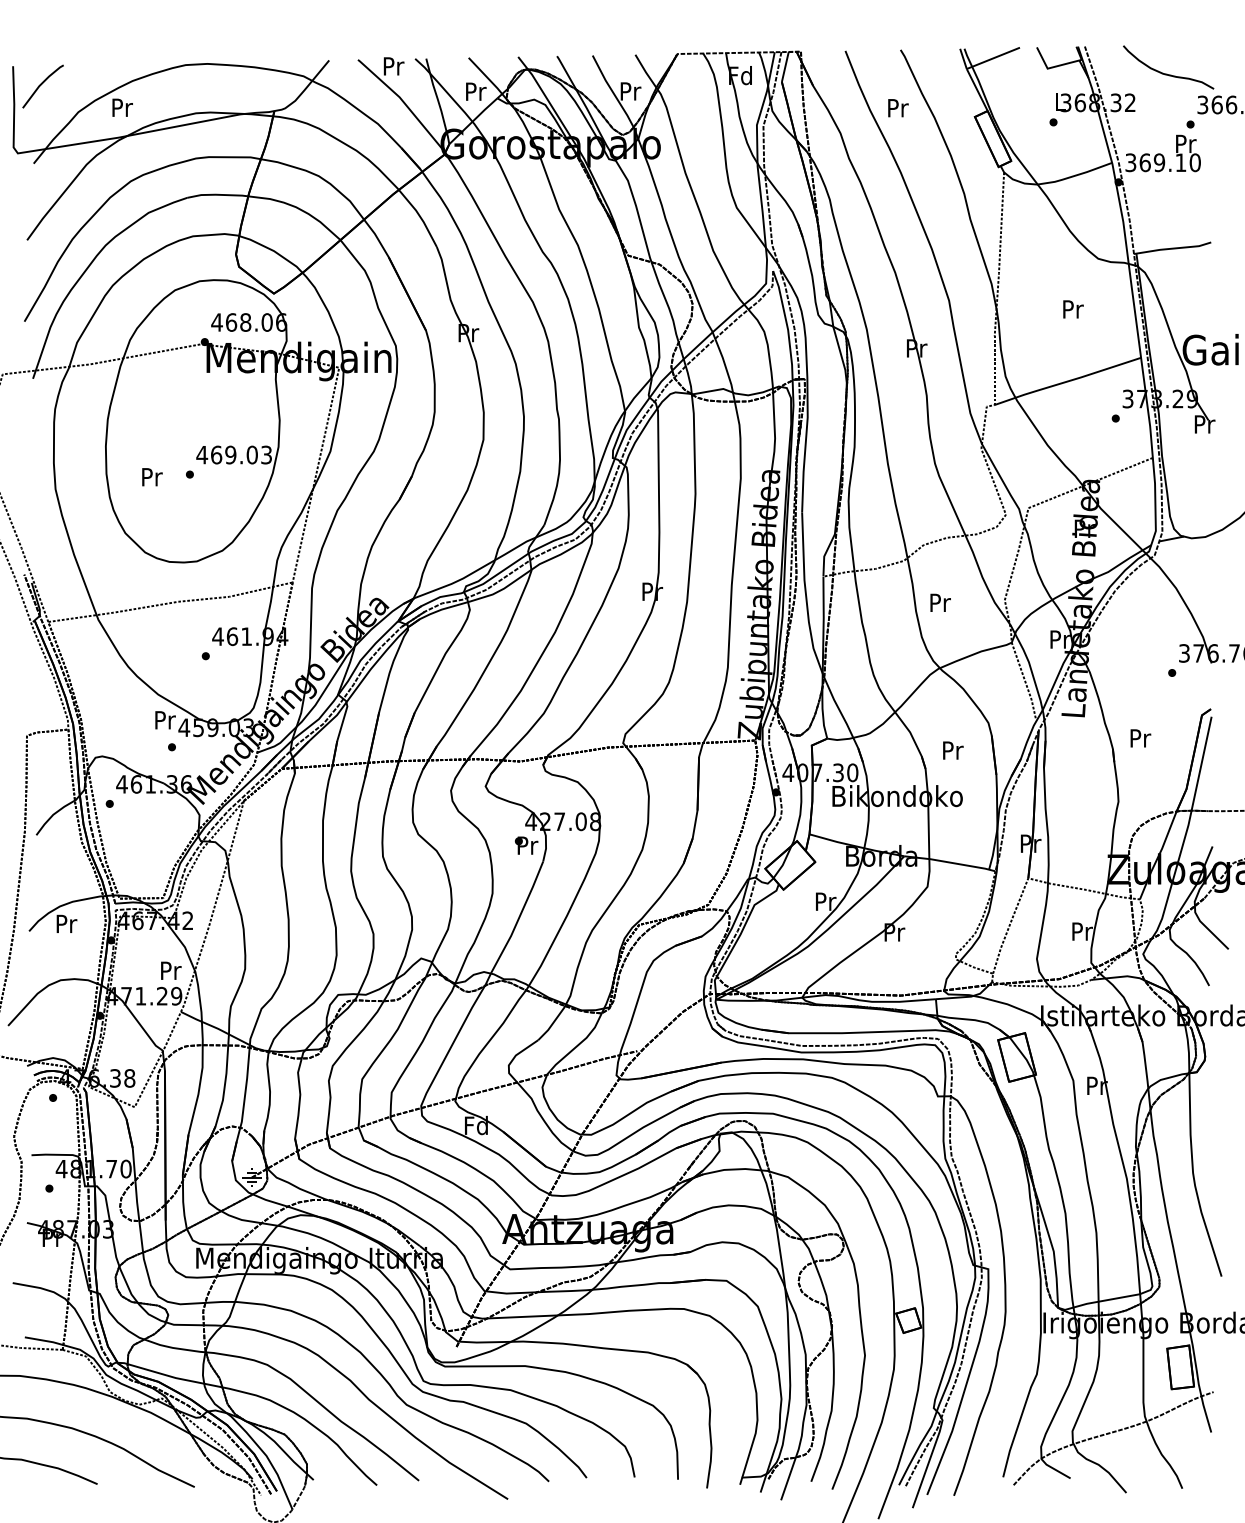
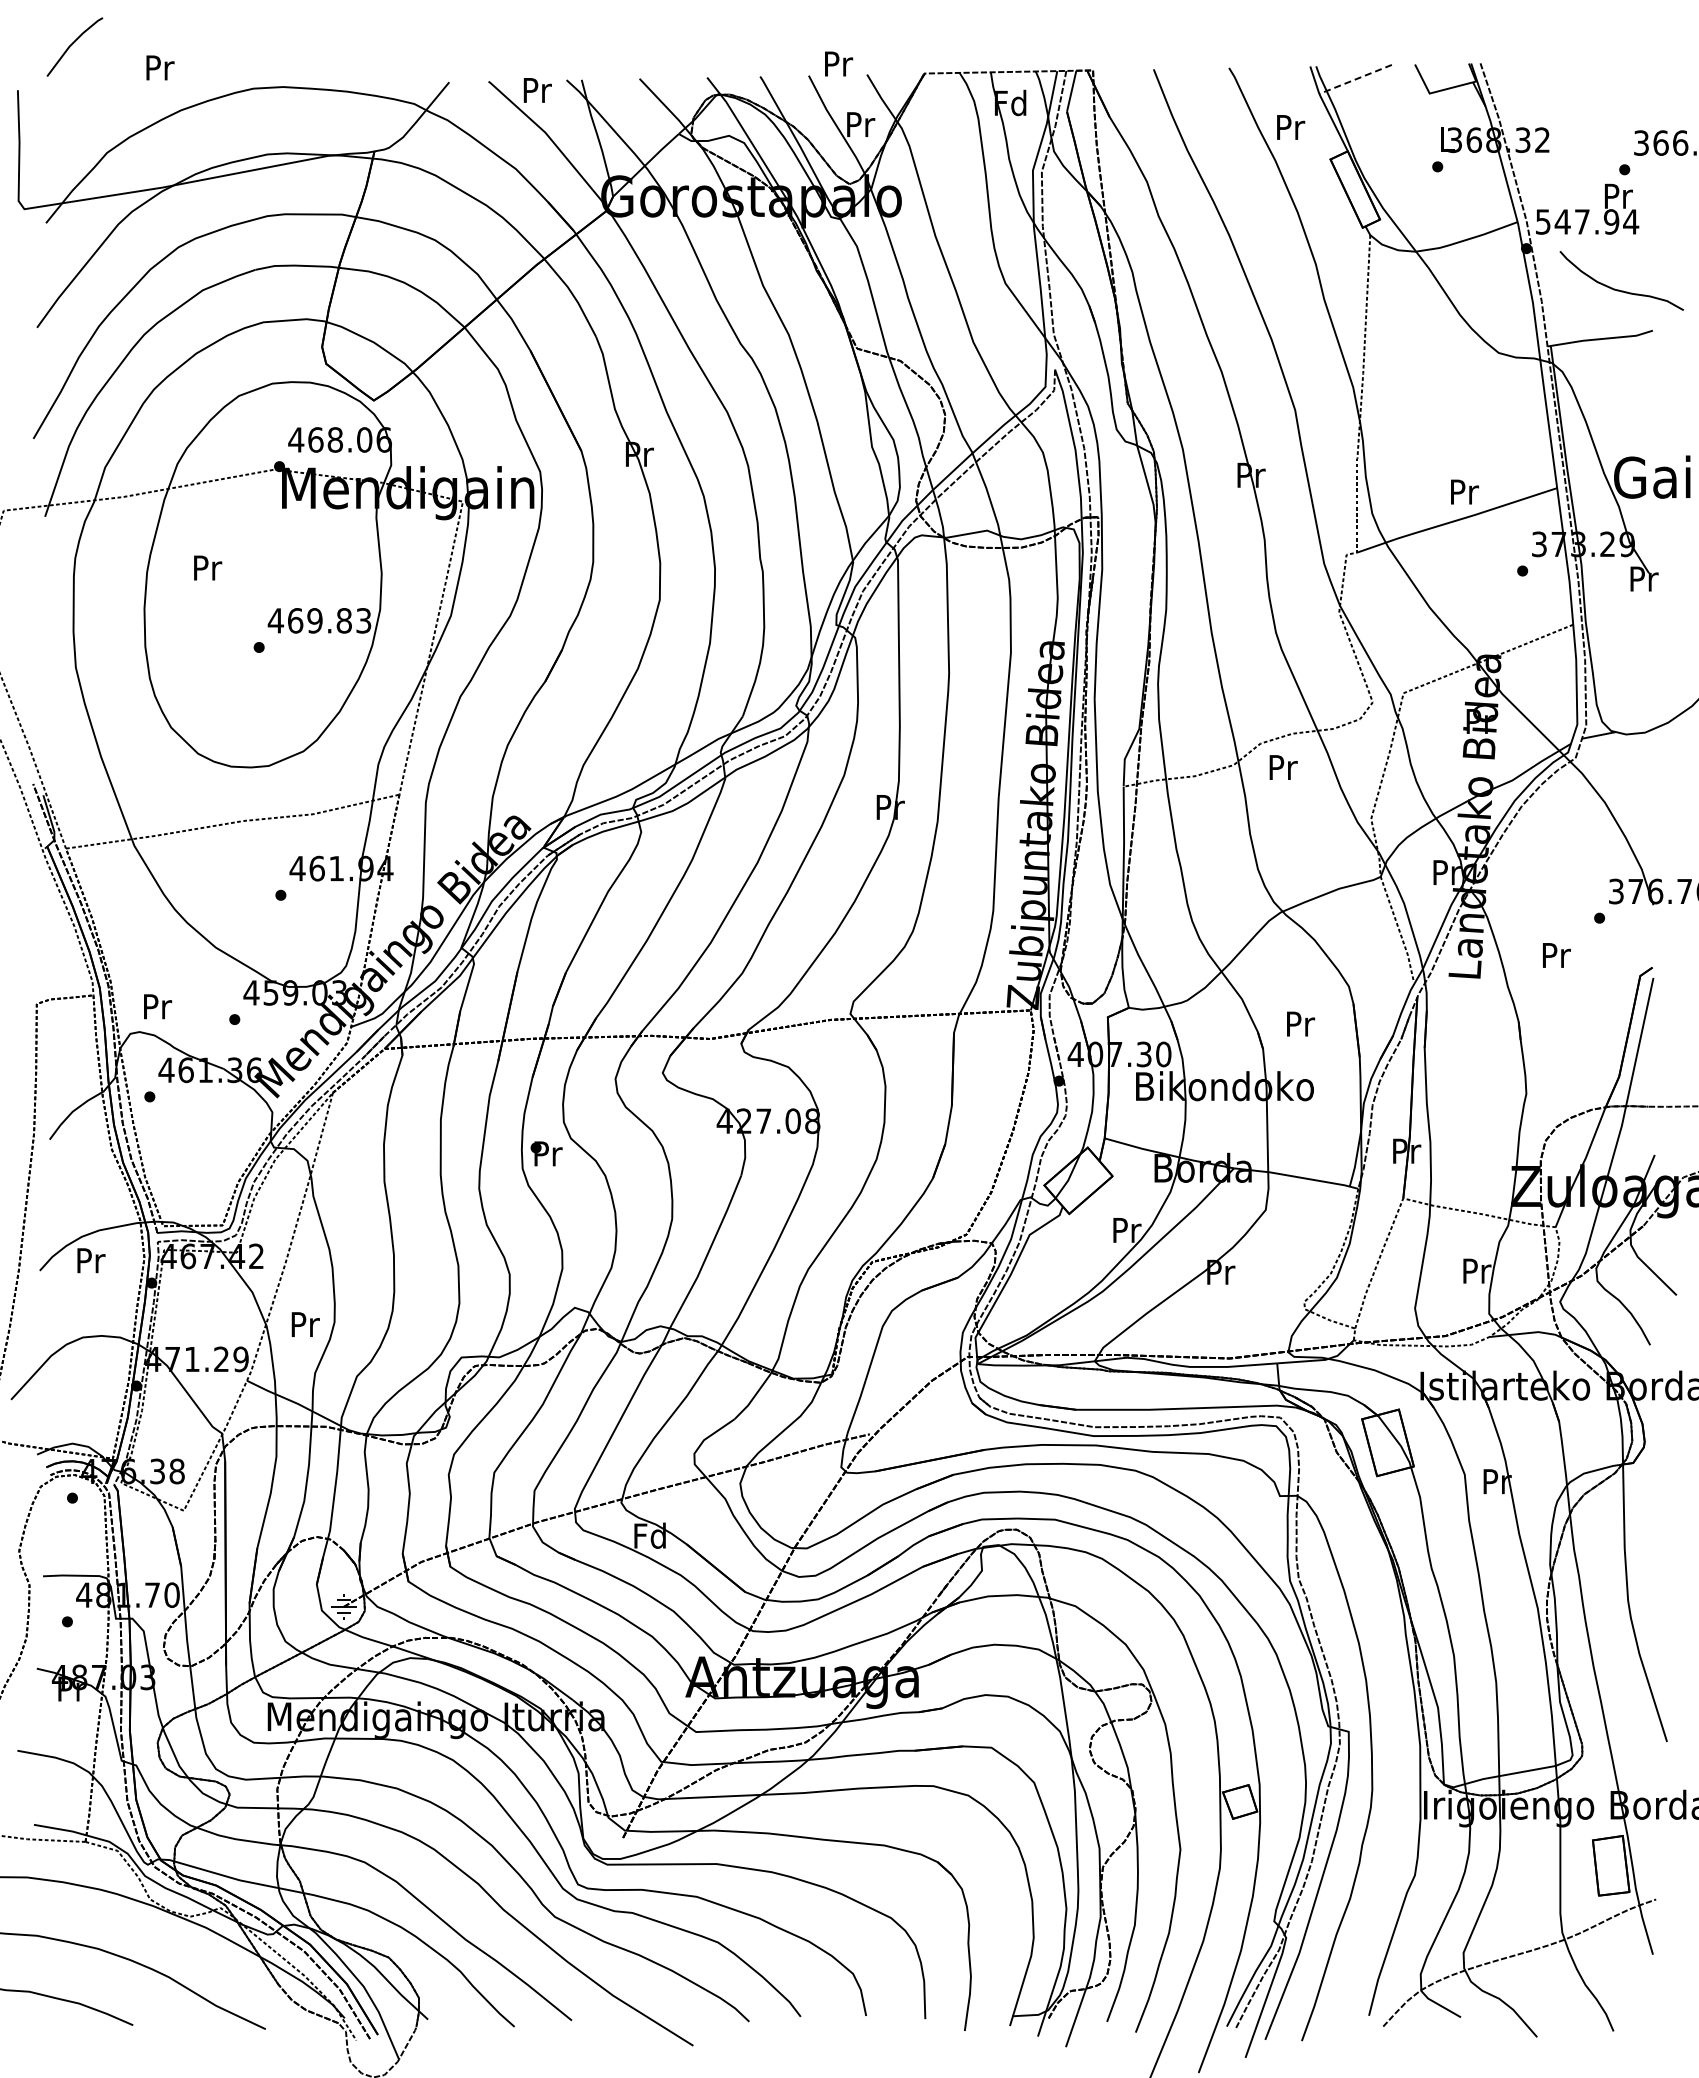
line: (993, 58) -> (1355, 79), solid -> dashed
curve: (1166, 73) -> (1619, 289), moved
line: (42, 84) -> (73, 44), moved
text: (476, 91) -> (839, 63), moved
text: (122, 107) -> (160, 67), moved
text: (898, 108) -> (1291, 127), moved
text: (1163, 162) -> (1587, 221), 369.10 -> 547.94
text: (1073, 308) -> (1464, 491), moved
text: (252, 454) -> (344, 620), 469.03 -> 469.83
text: (152, 476) -> (208, 567), moved
text: (940, 602) -> (1283, 767), moved
text: (165, 720) -> (158, 1006), moved
text: (1140, 738) -> (1556, 955), moved
text: (526, 845) -> (546, 1153), moved
text: (171, 970) -> (305, 1324), moved

